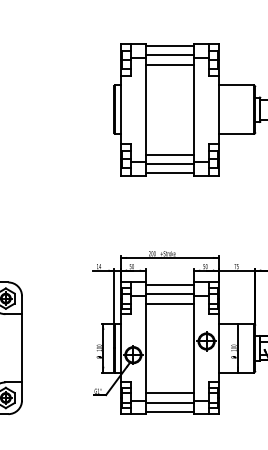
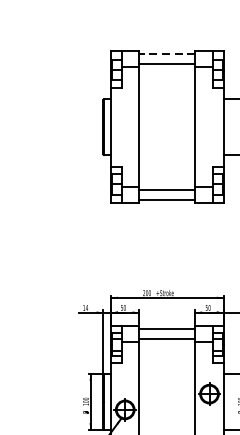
line: (169, 46) -> (166, 54), solid -> dashed
line: (169, 64) -> (166, 75), removed
line: (169, 154) -> (166, 178), removed
line: (169, 303) -> (166, 350), removed

